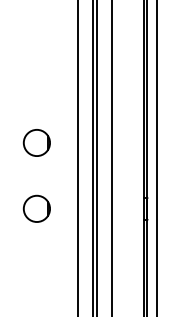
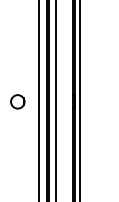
circle: (36, 142) -> (17, 67), removed

